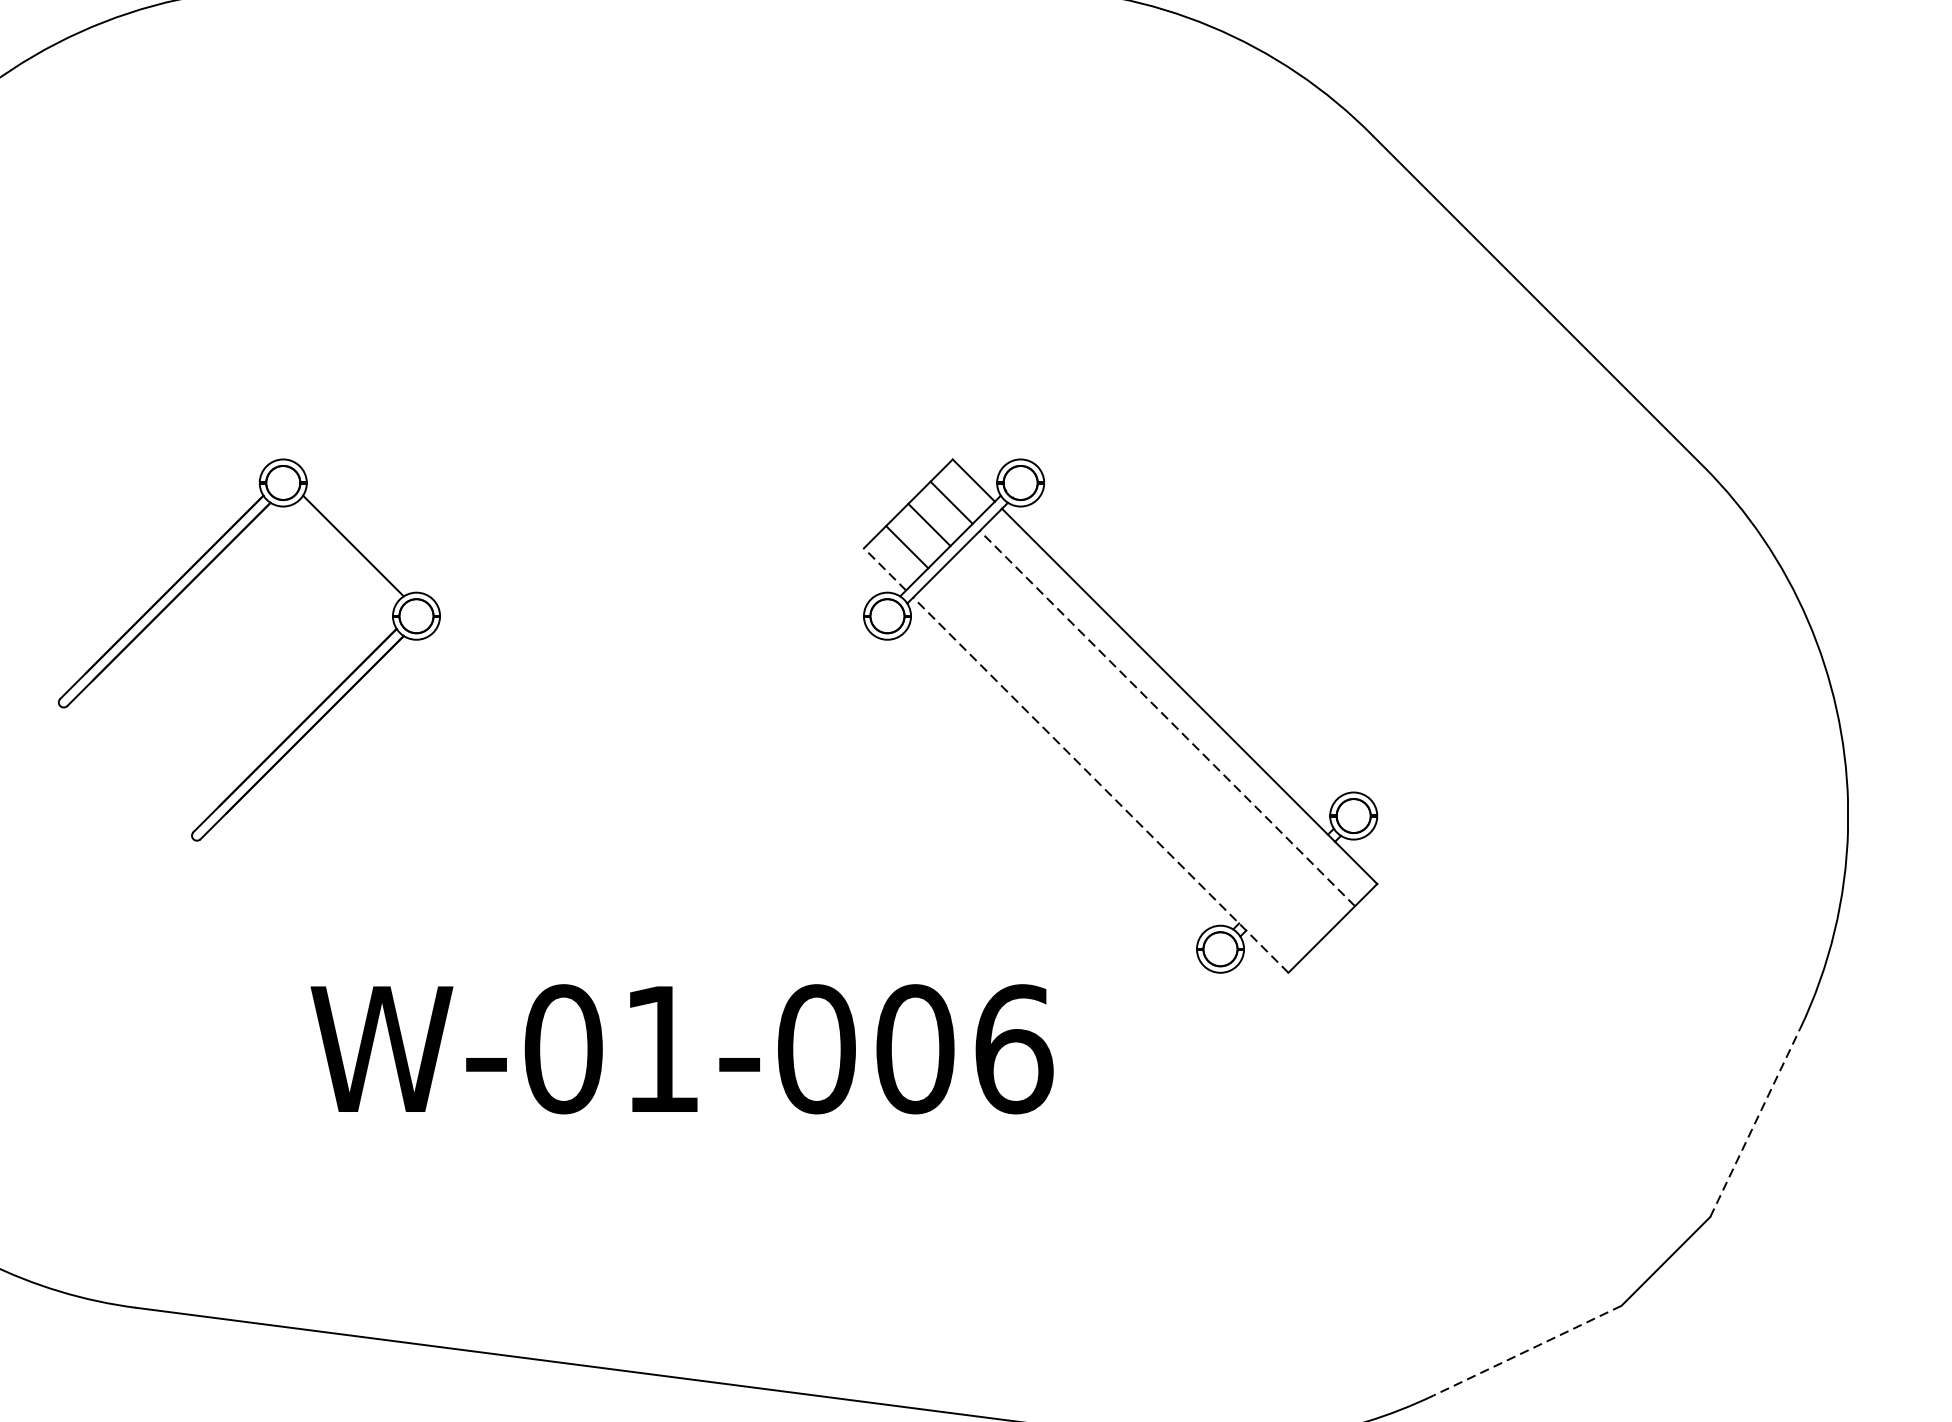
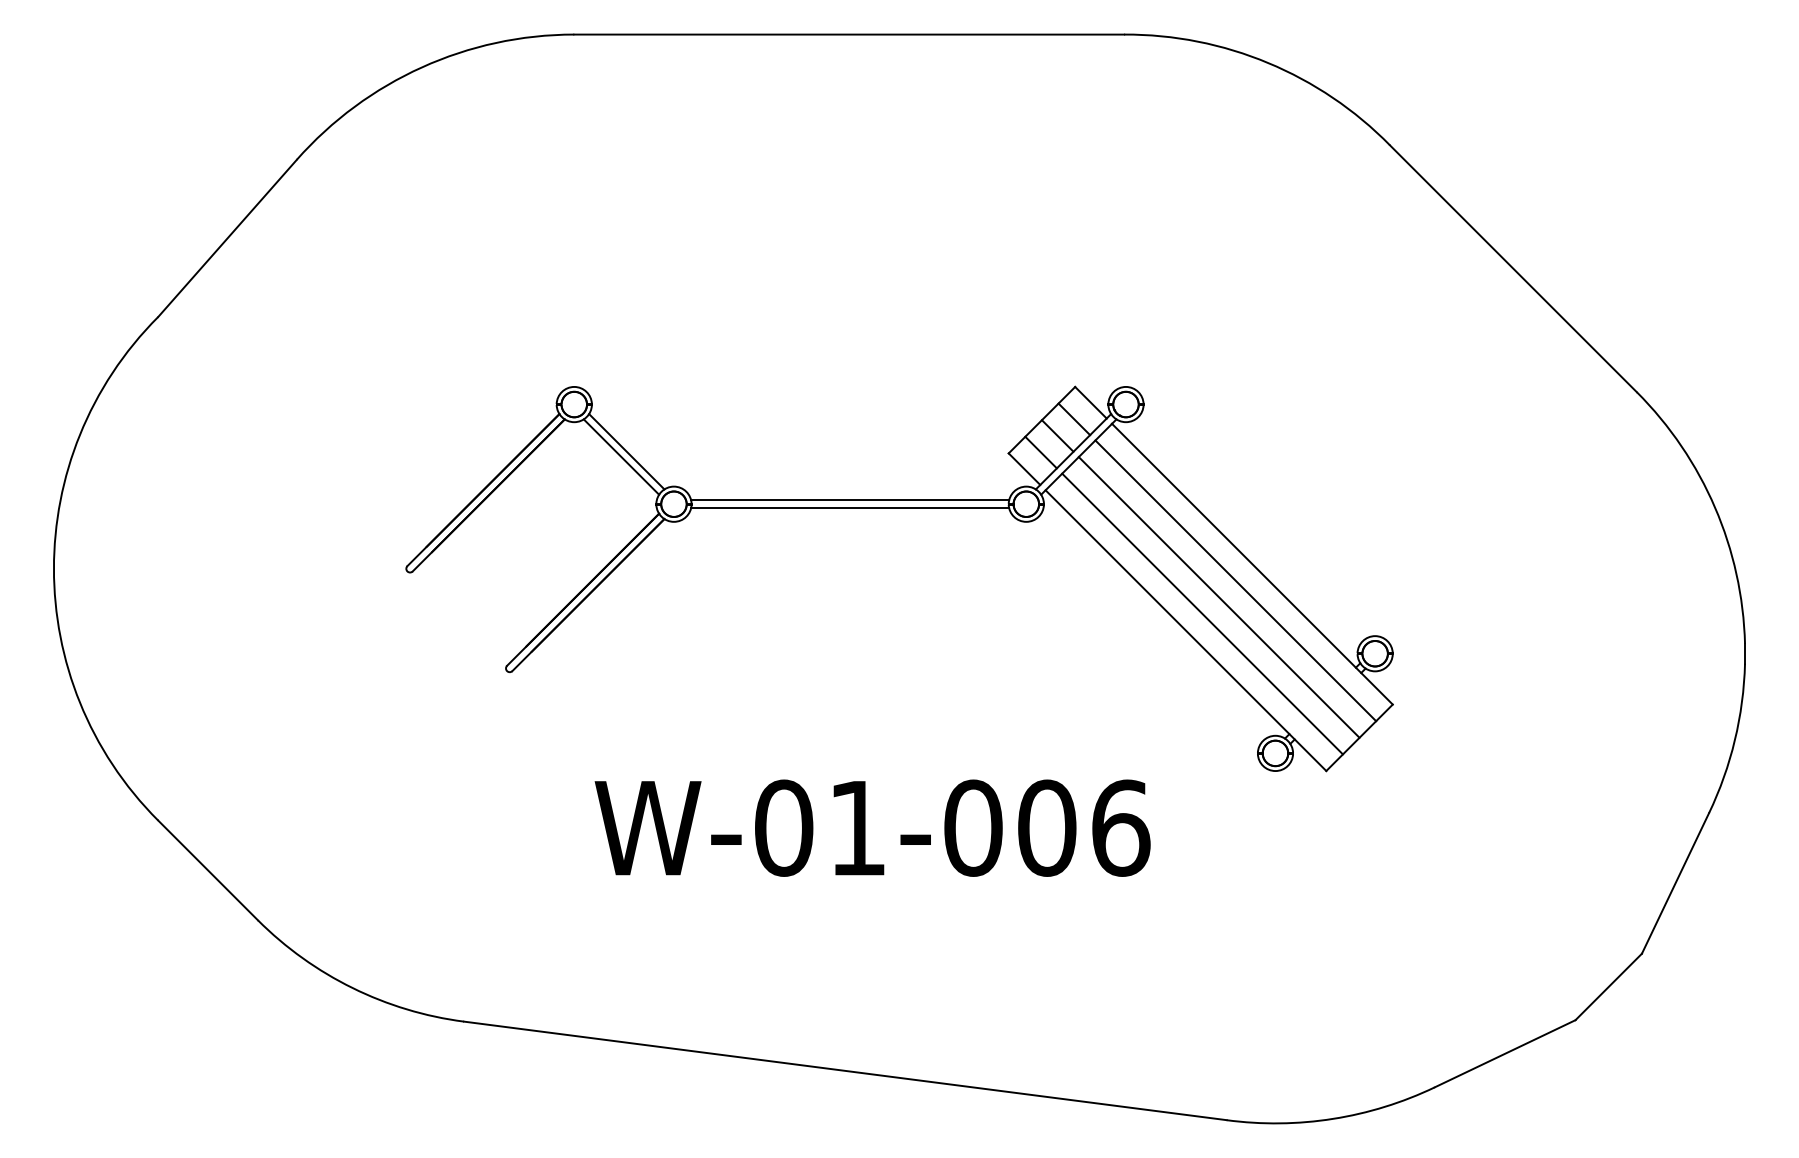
line: (346, 552) -> (621, 456), added
line: (885, 568) -> (1024, 468), dashed -> solid
line: (652, 611) -> (850, 500), added
line: (652, 621) -> (850, 508), added
line: (1167, 718) -> (1235, 580), dashed -> solid
line: (1144, 740) -> (1218, 597), added
line: (1122, 762) -> (1202, 613), added
line: (1100, 784) -> (1185, 630), dashed -> solid
line: (1755, 1123) -> (1675, 883), dashed -> solid
line: (1527, 1350) -> (1505, 1053), dashed -> solid

